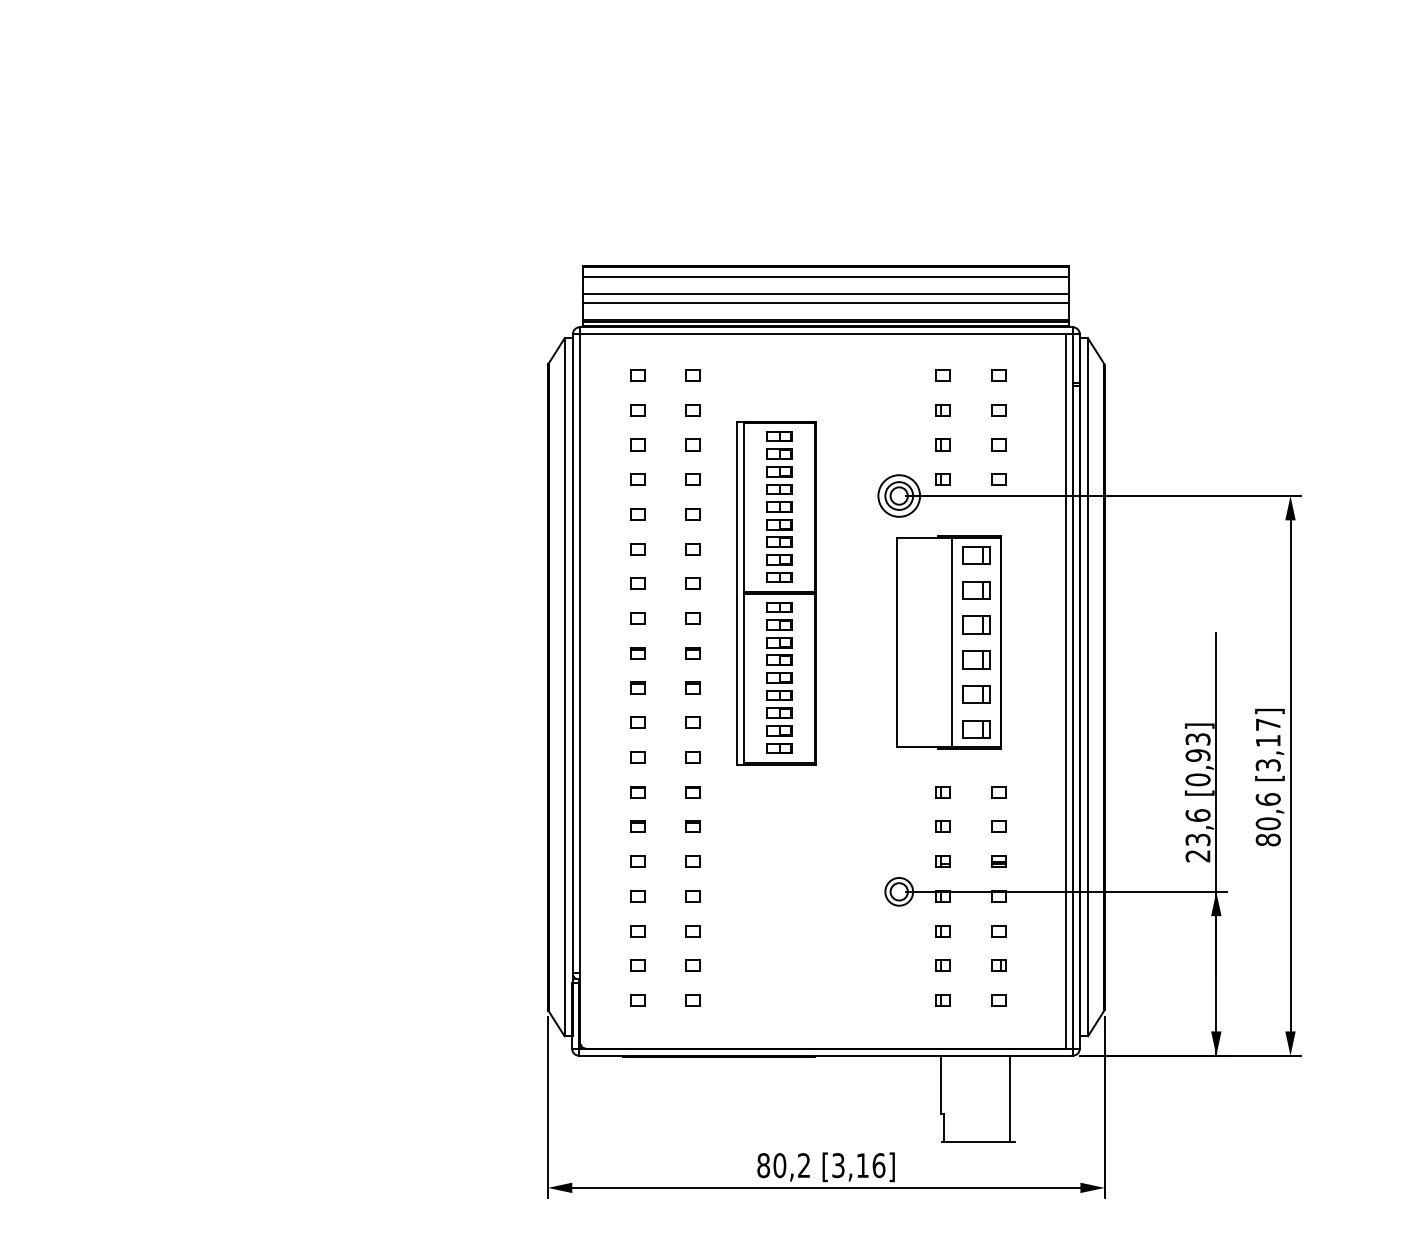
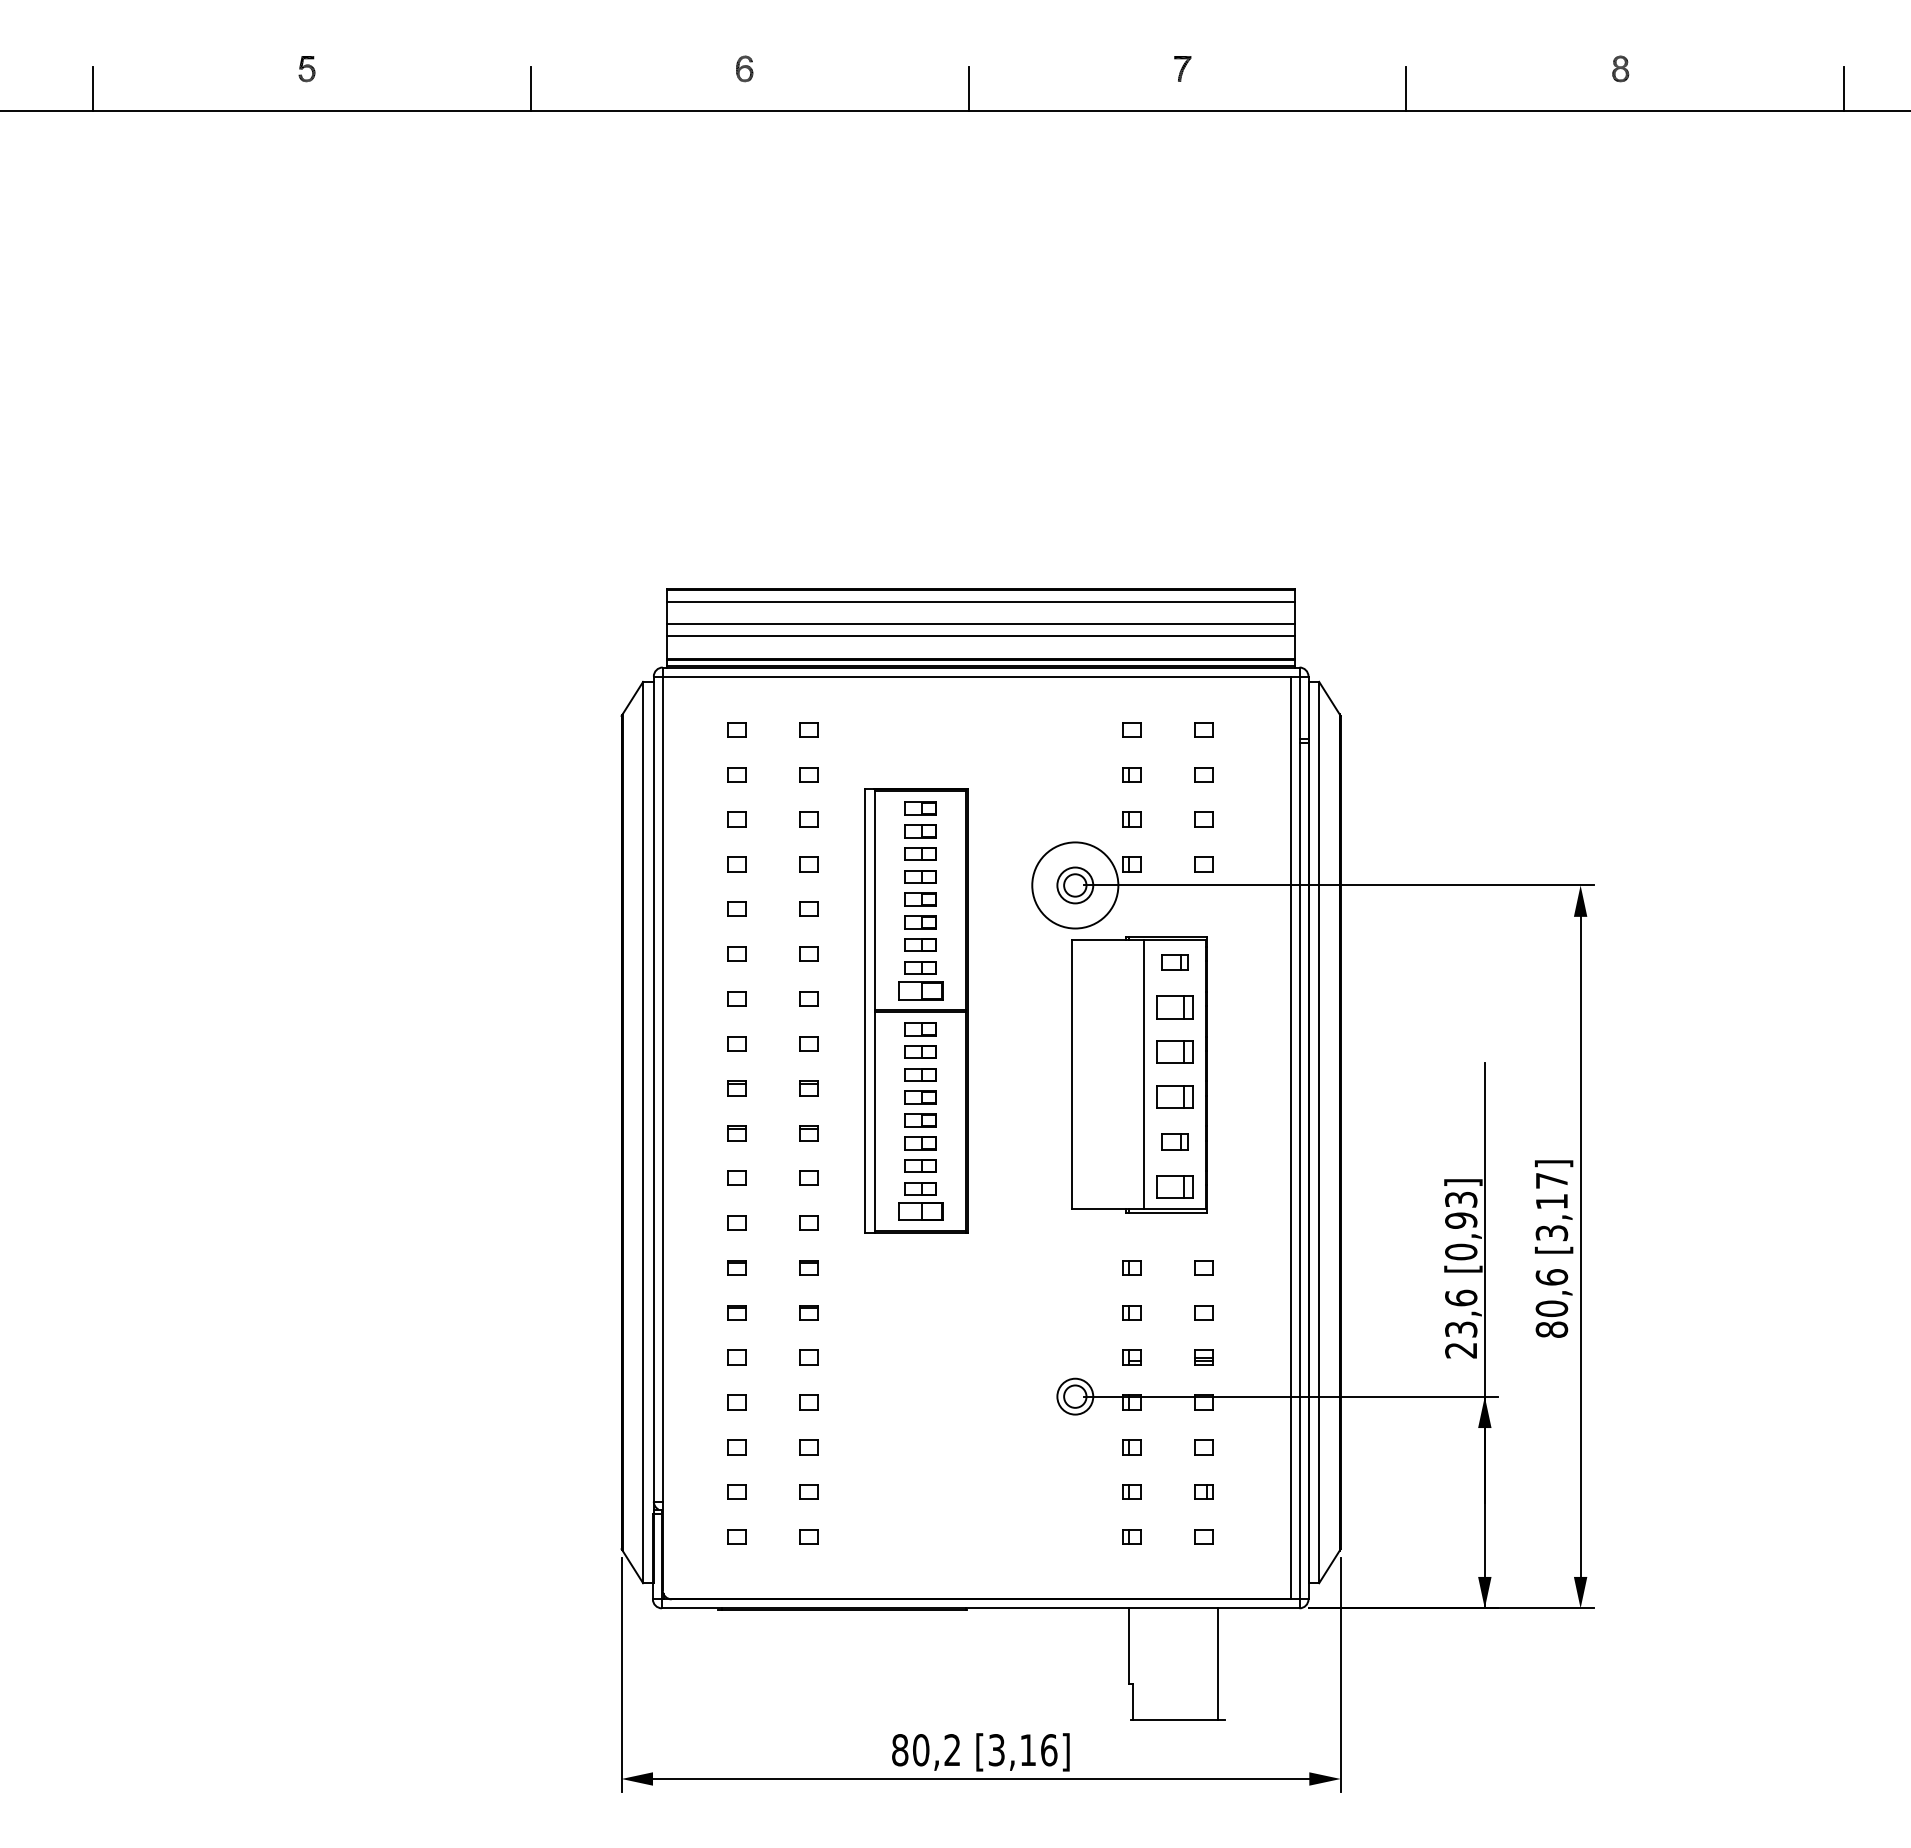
circle: (899, 496) -> (1075, 885), size x1.6
part: (976, 555) -> (1174, 962), size x0.7
part: (779, 577) -> (920, 990), size x1.4
part: (976, 694) -> (1174, 1141), size x0.7
part: (779, 748) -> (920, 1211), size x1.4

